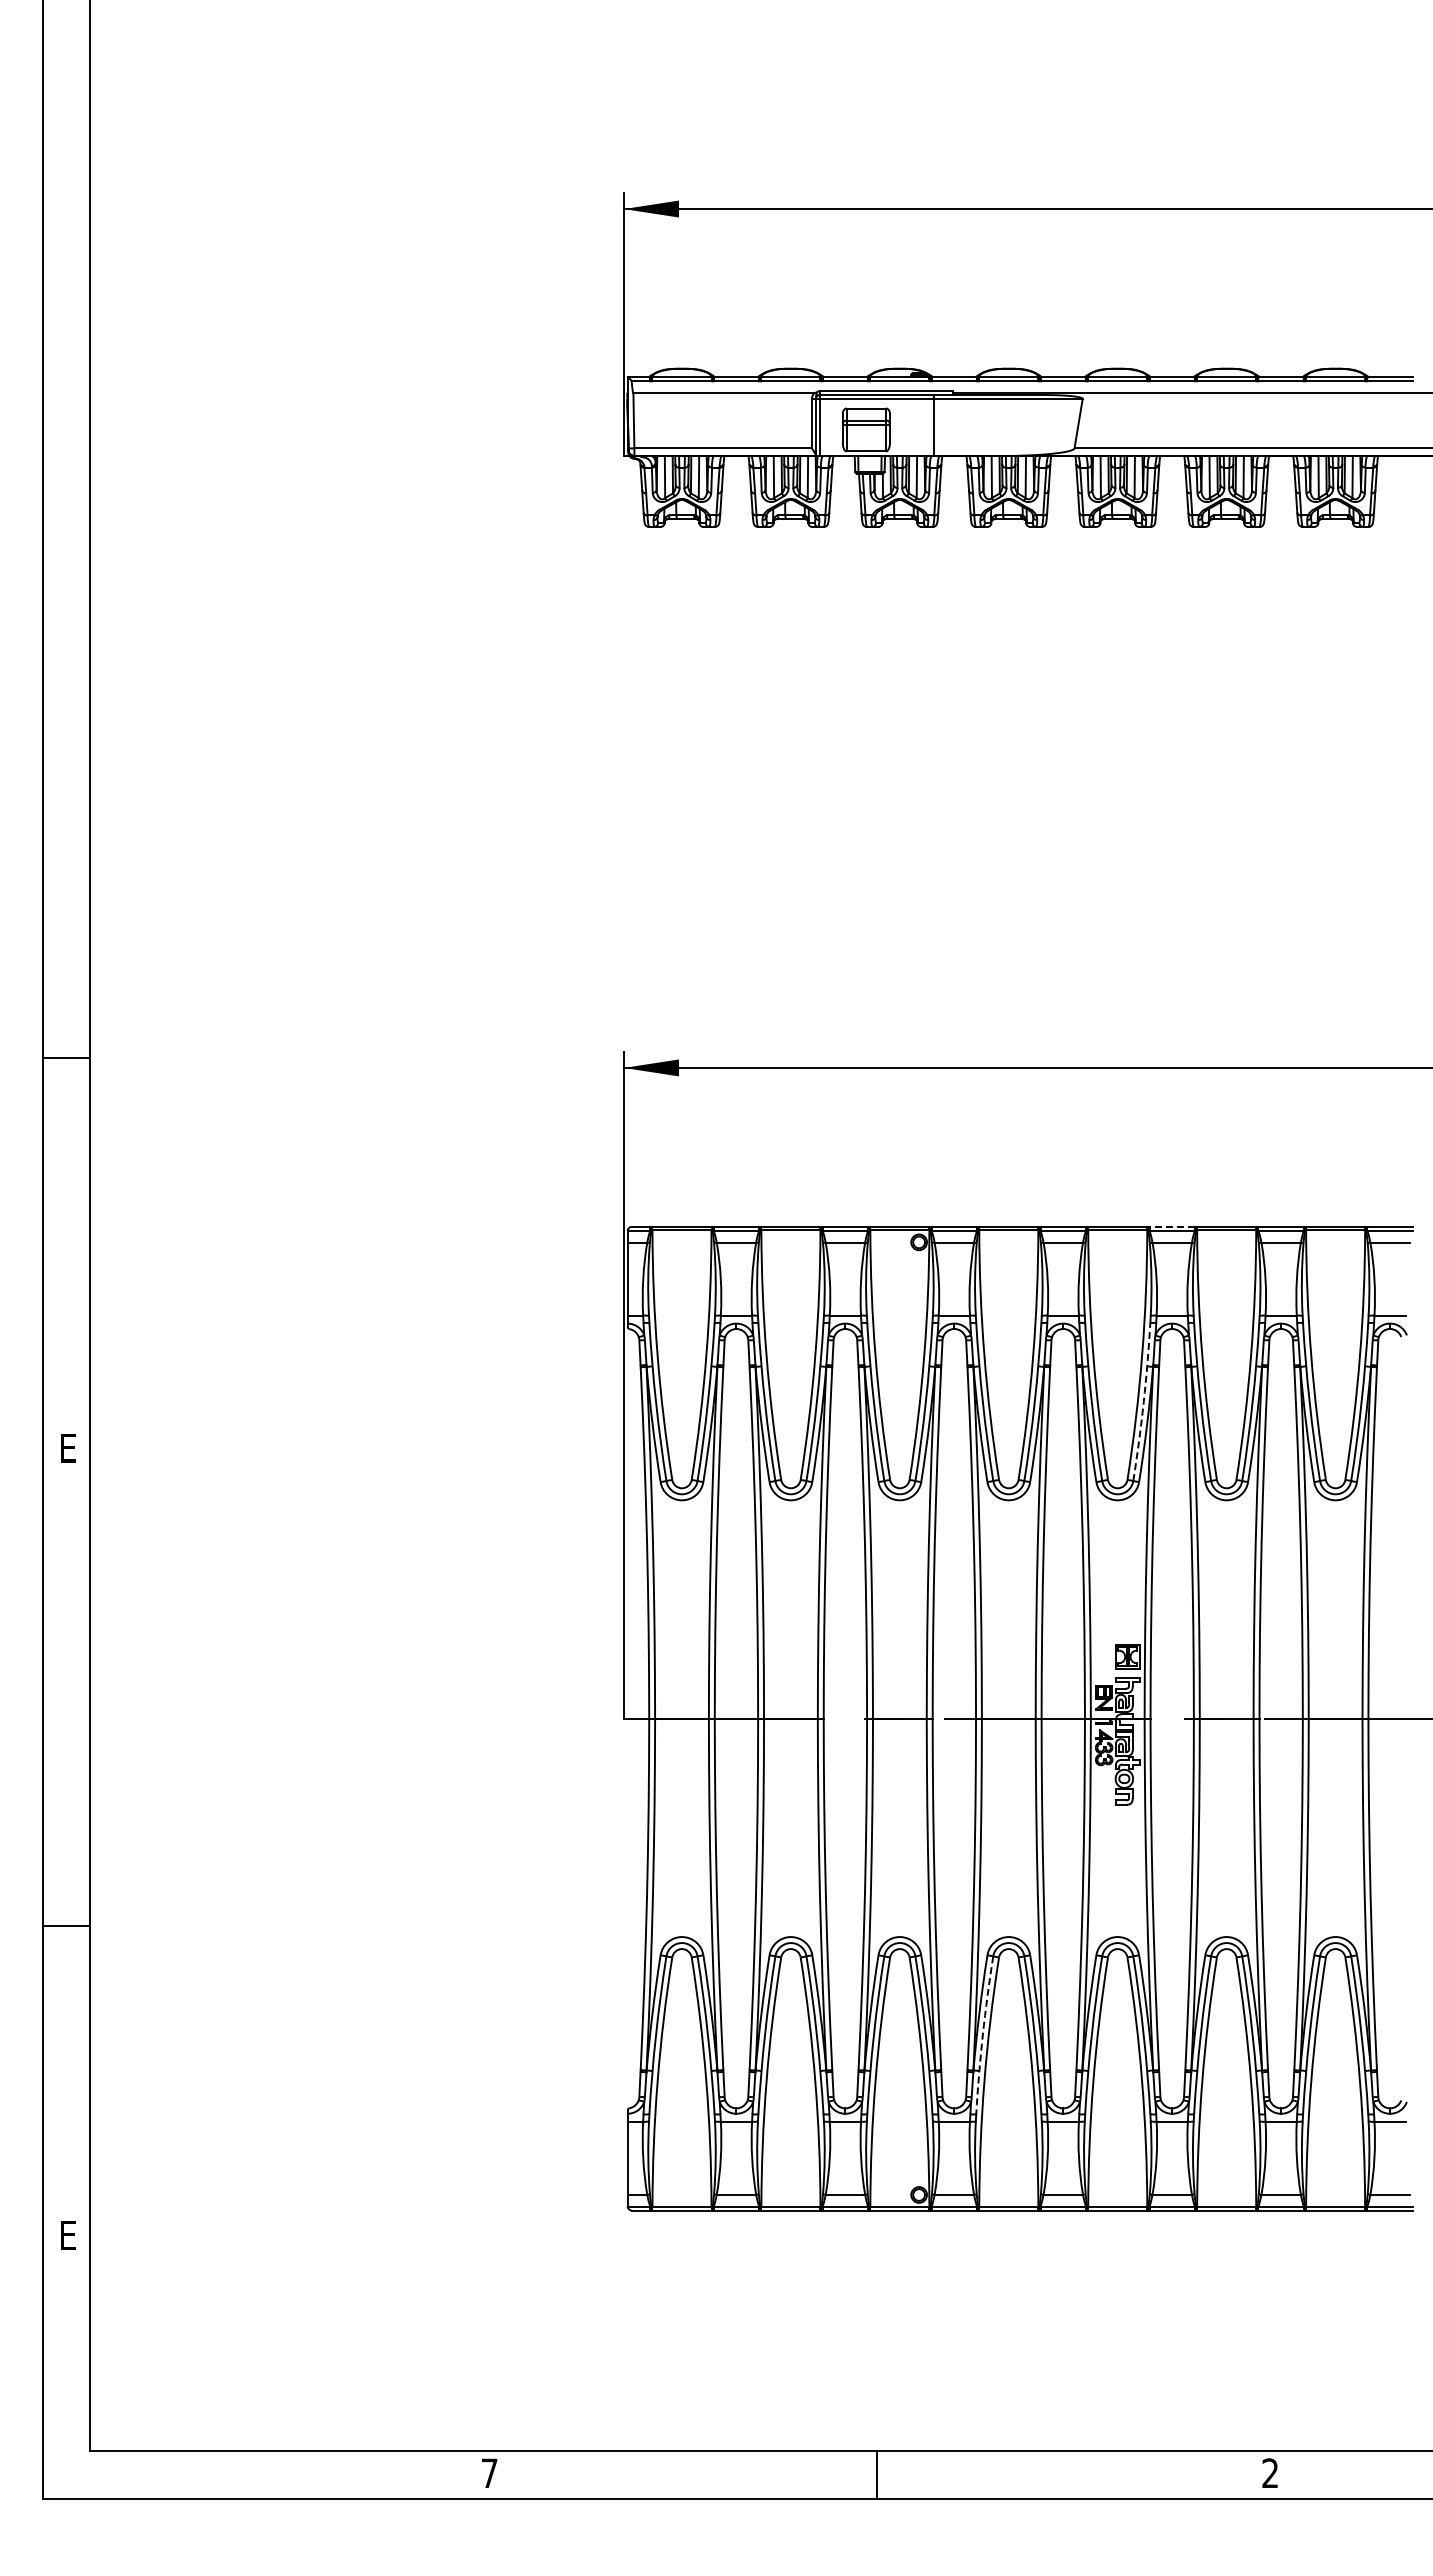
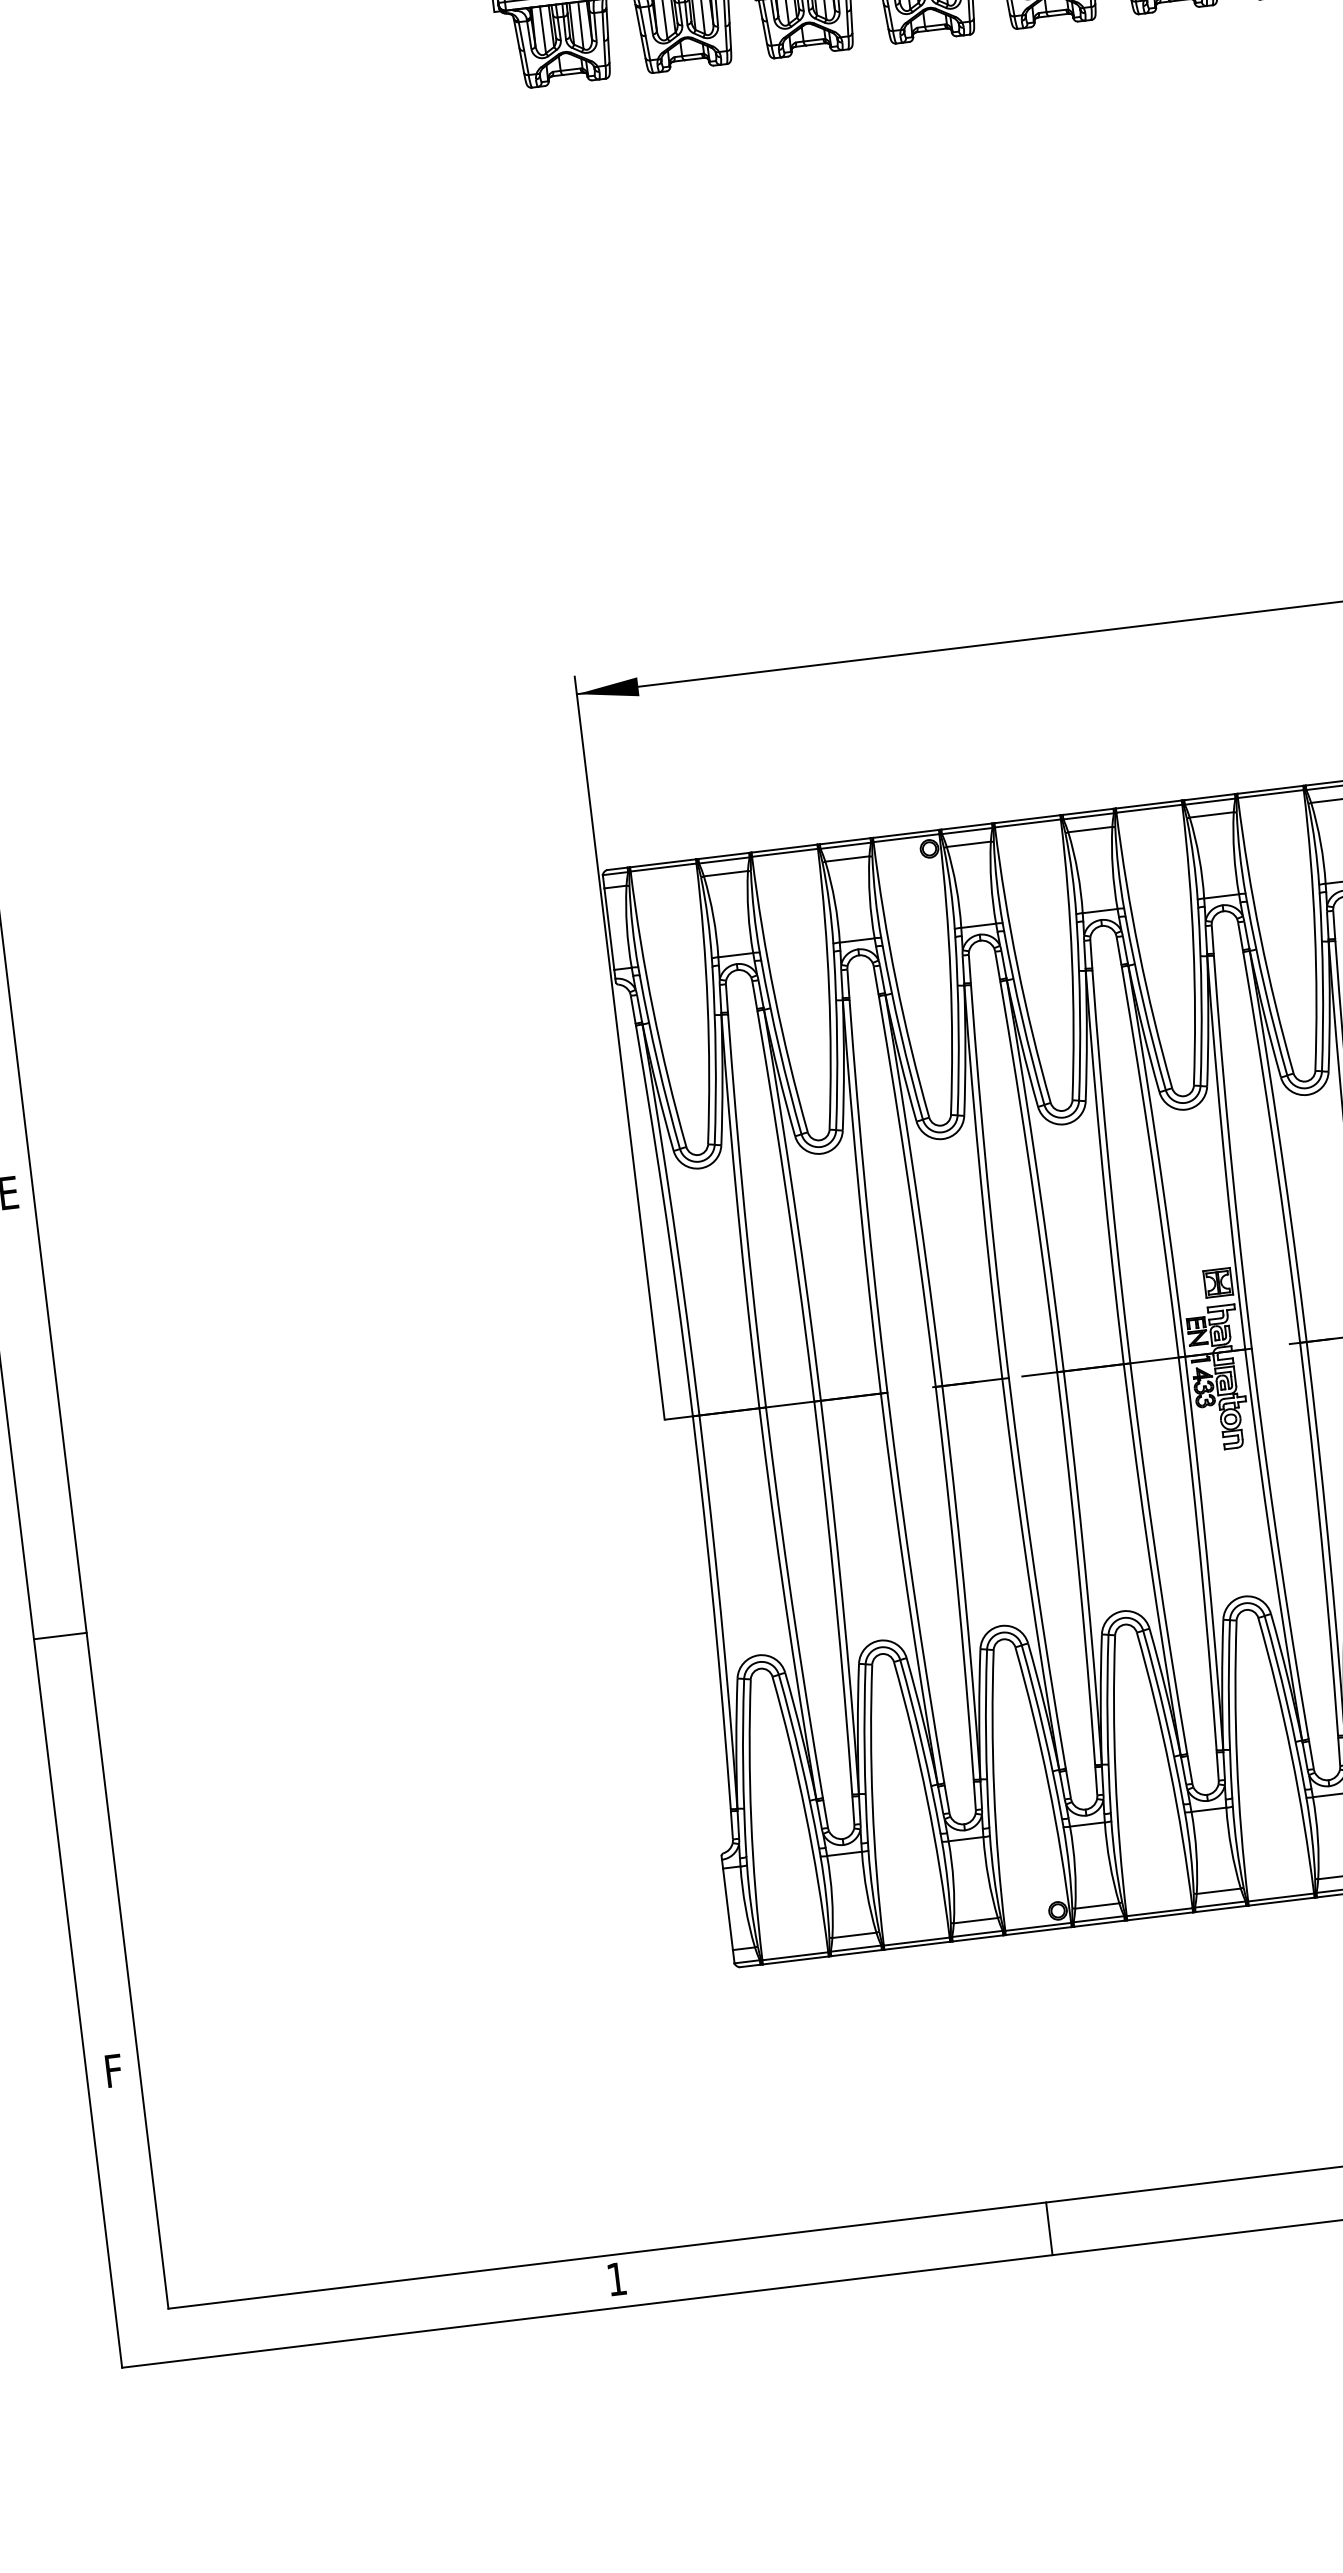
line: (1172, 1226) -> (1209, 796), dashed -> solid
arc: (1143, 1402) -> (1201, 997), dashed -> solid
line: (66, 1926) -> (60, 1636), moved
arc: (982, 2035) -> (1107, 1724), dashed -> solid
text: (69, 2235) -> (116, 2070), E -> F
text: (489, 2472) -> (616, 2278), 7 -> 1

